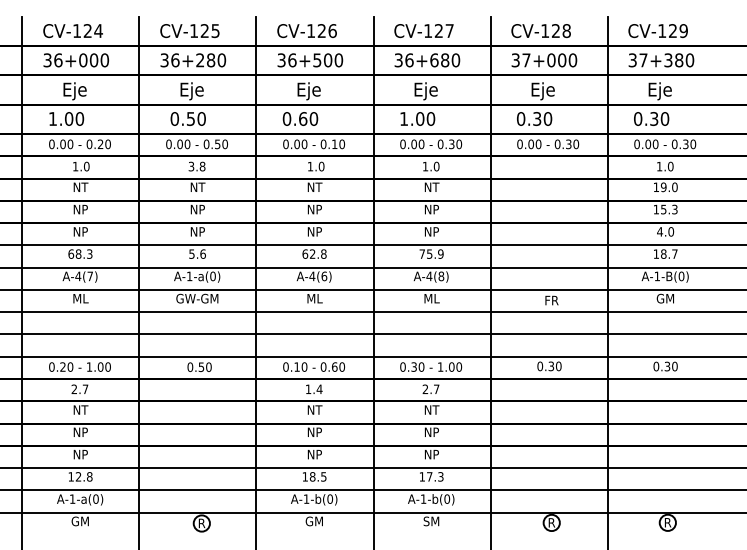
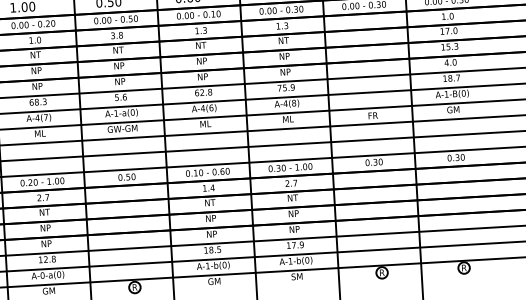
text: (321, 166) -> (204, 30), 1.0 -> 1.3
text: (436, 166) -> (286, 25), 1.0 -> 1.3
text: (663, 187) -> (447, 31), 19.0 -> 17.0
text: (440, 476) -> (301, 244), 17.3 -> 17.9
text: (72, 498) -> (42, 275), A-1-a(0) -> A-0-a(0)

